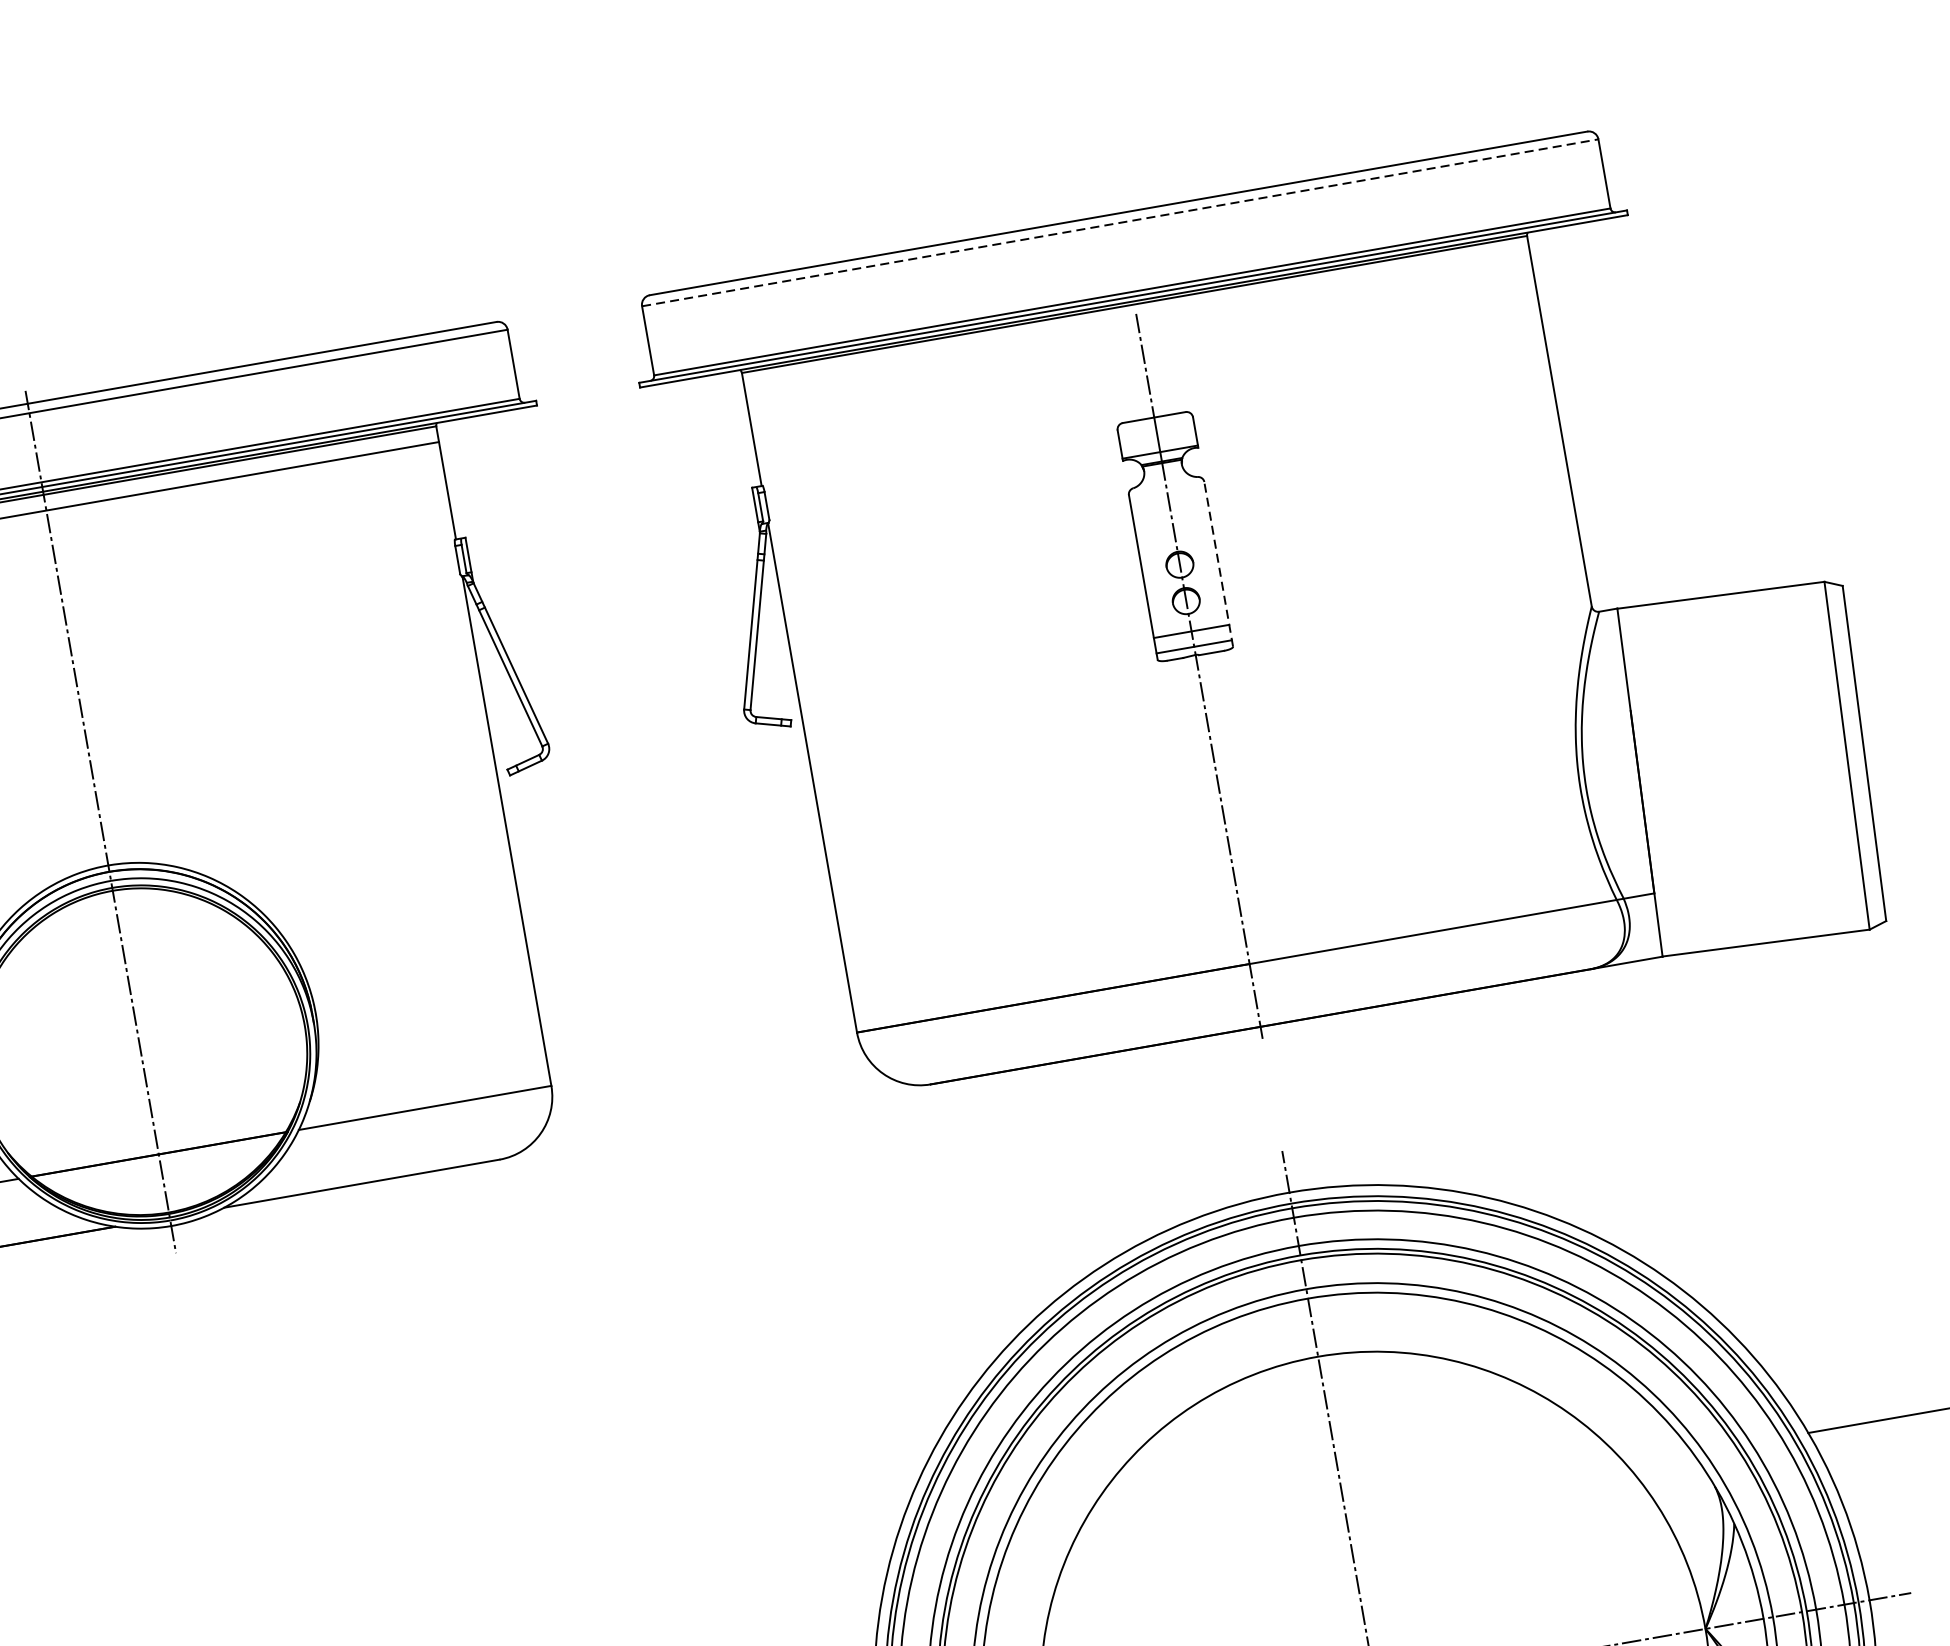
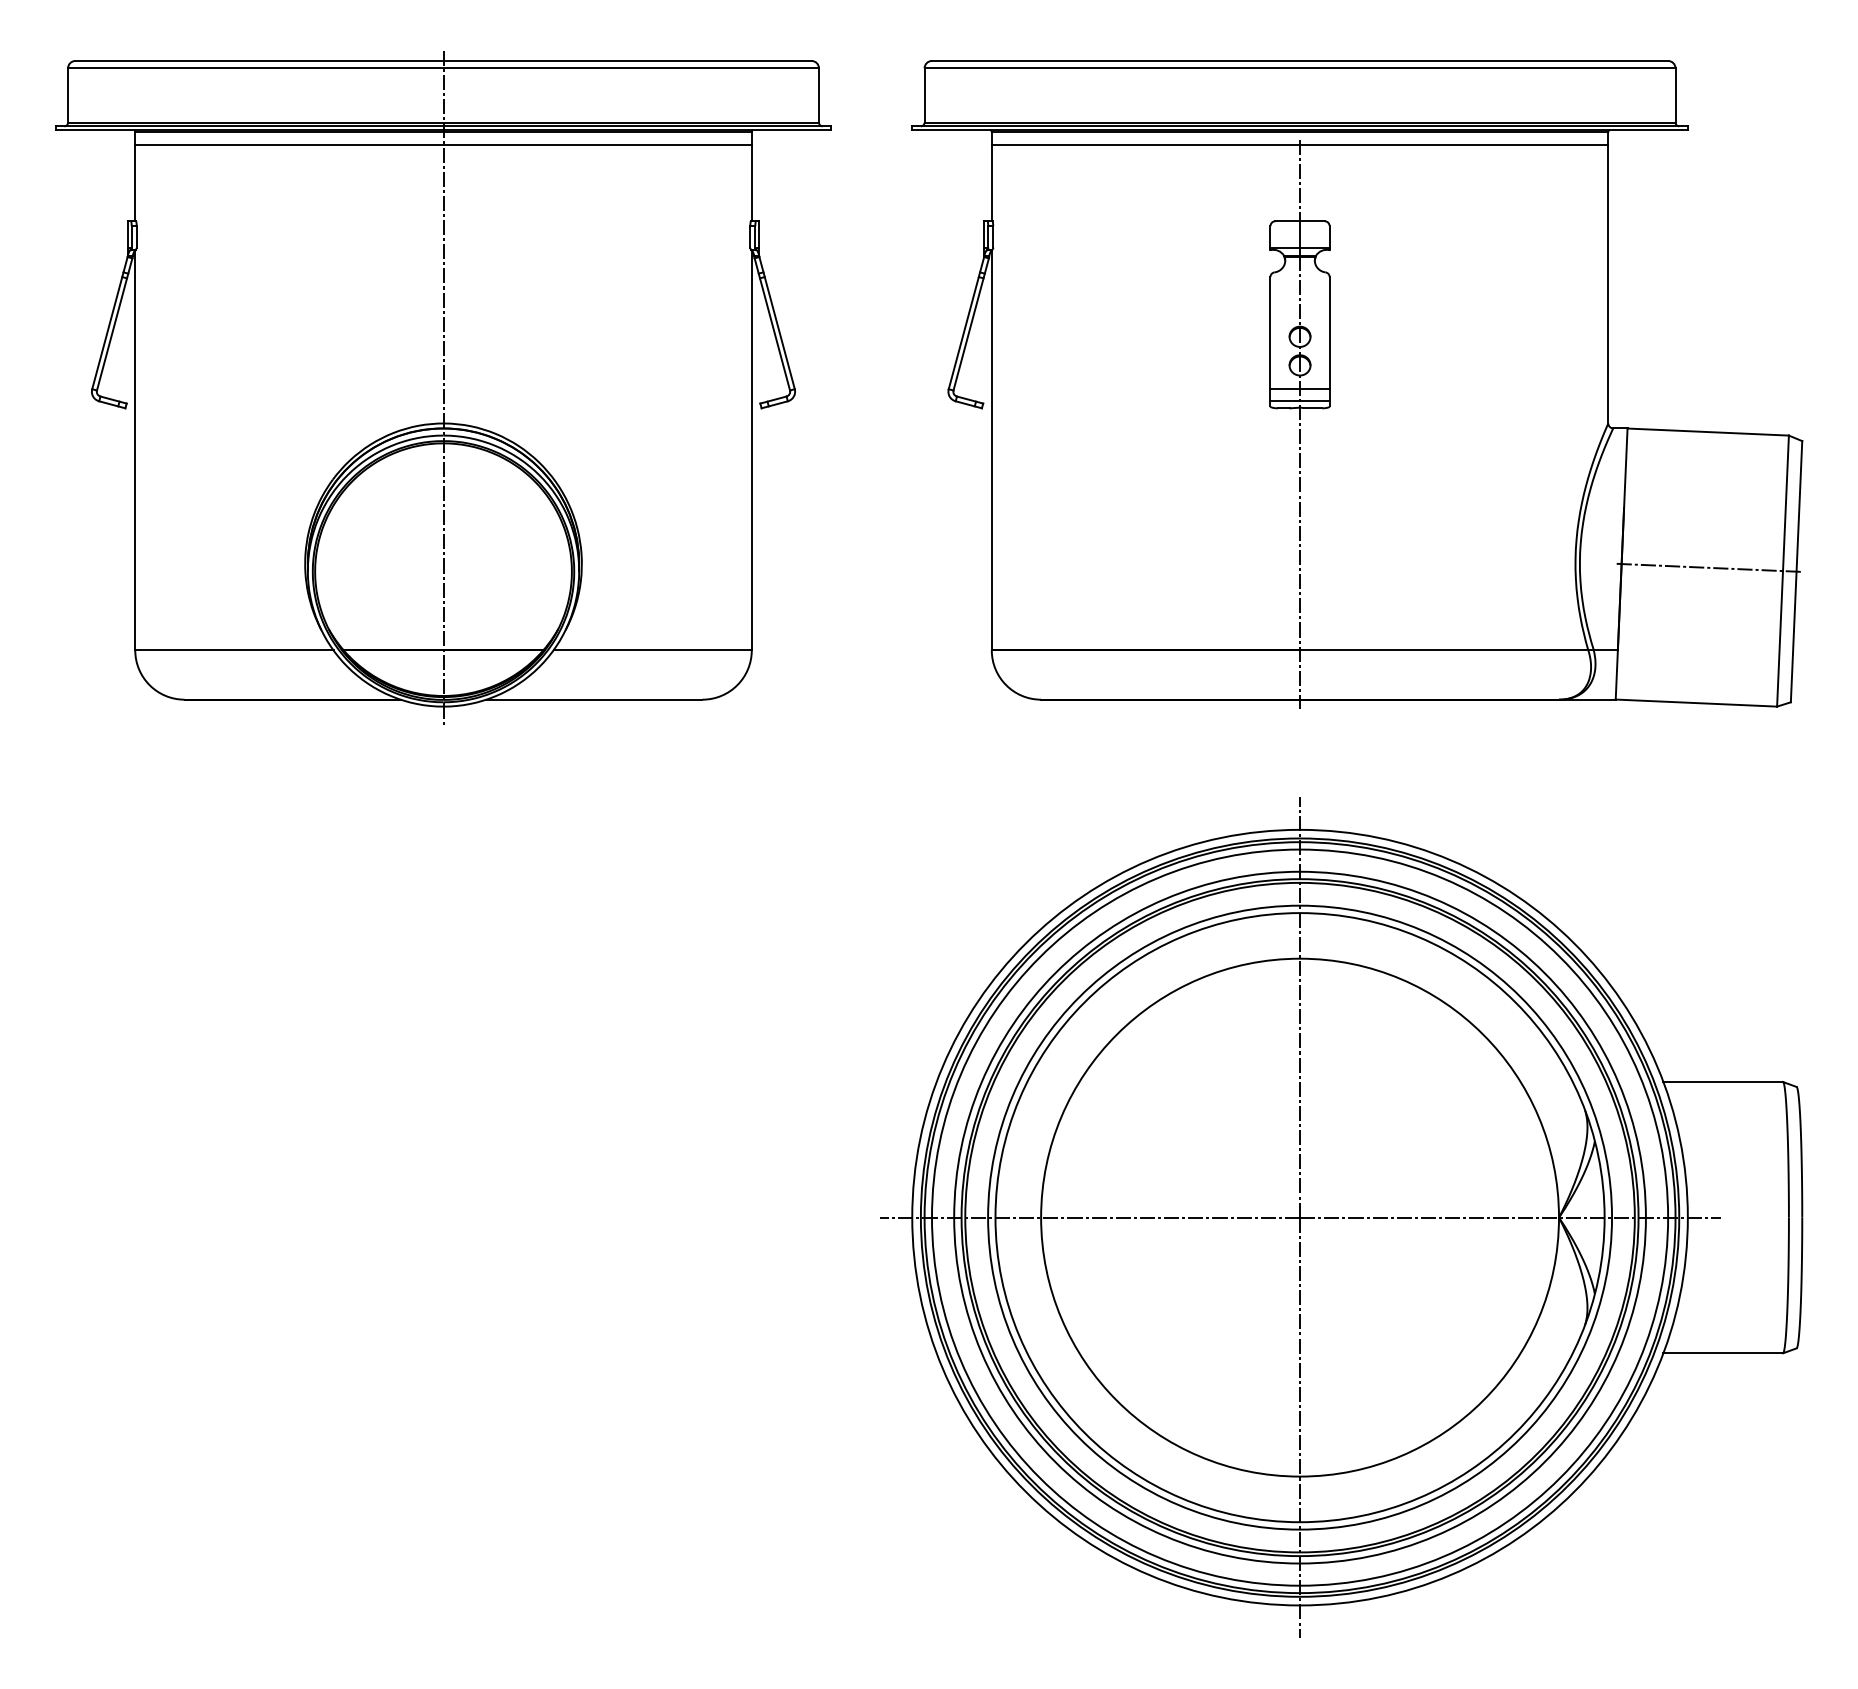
line: (1120, 222) -> (1300, 68), dashed -> solid
line: (1136, 319) -> (1299, 144), added
line: (1218, 564) -> (1329, 341), dashed -> solid
line: (1751, 767) -> (1708, 567), added

